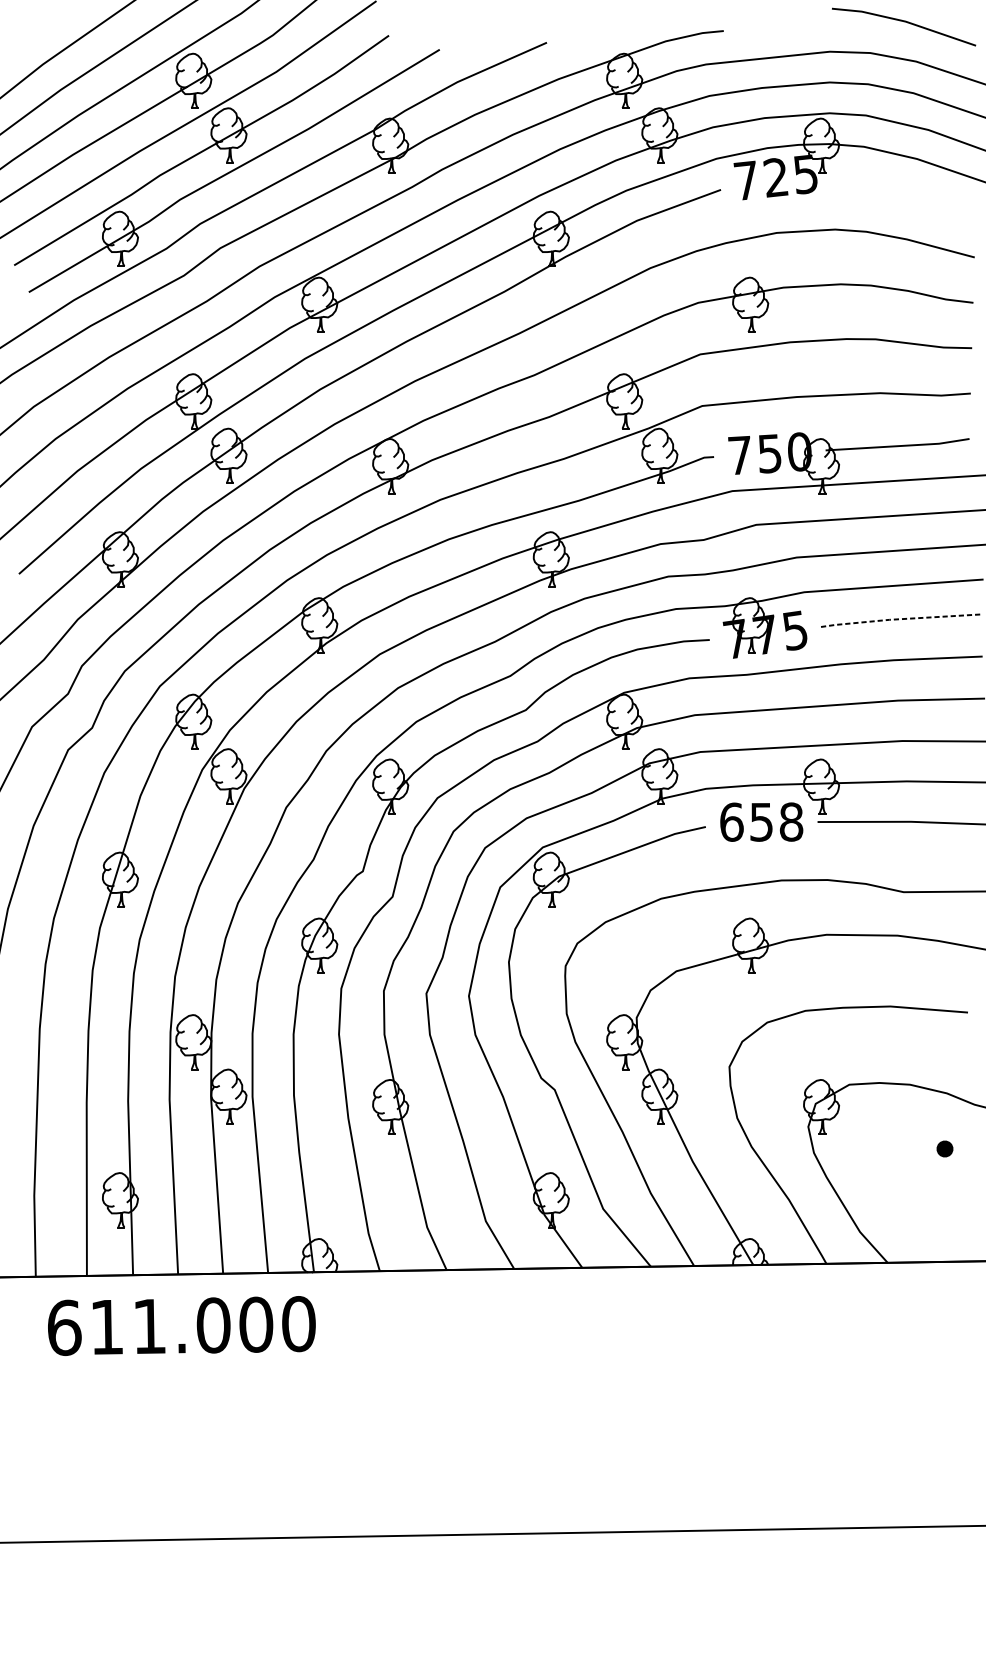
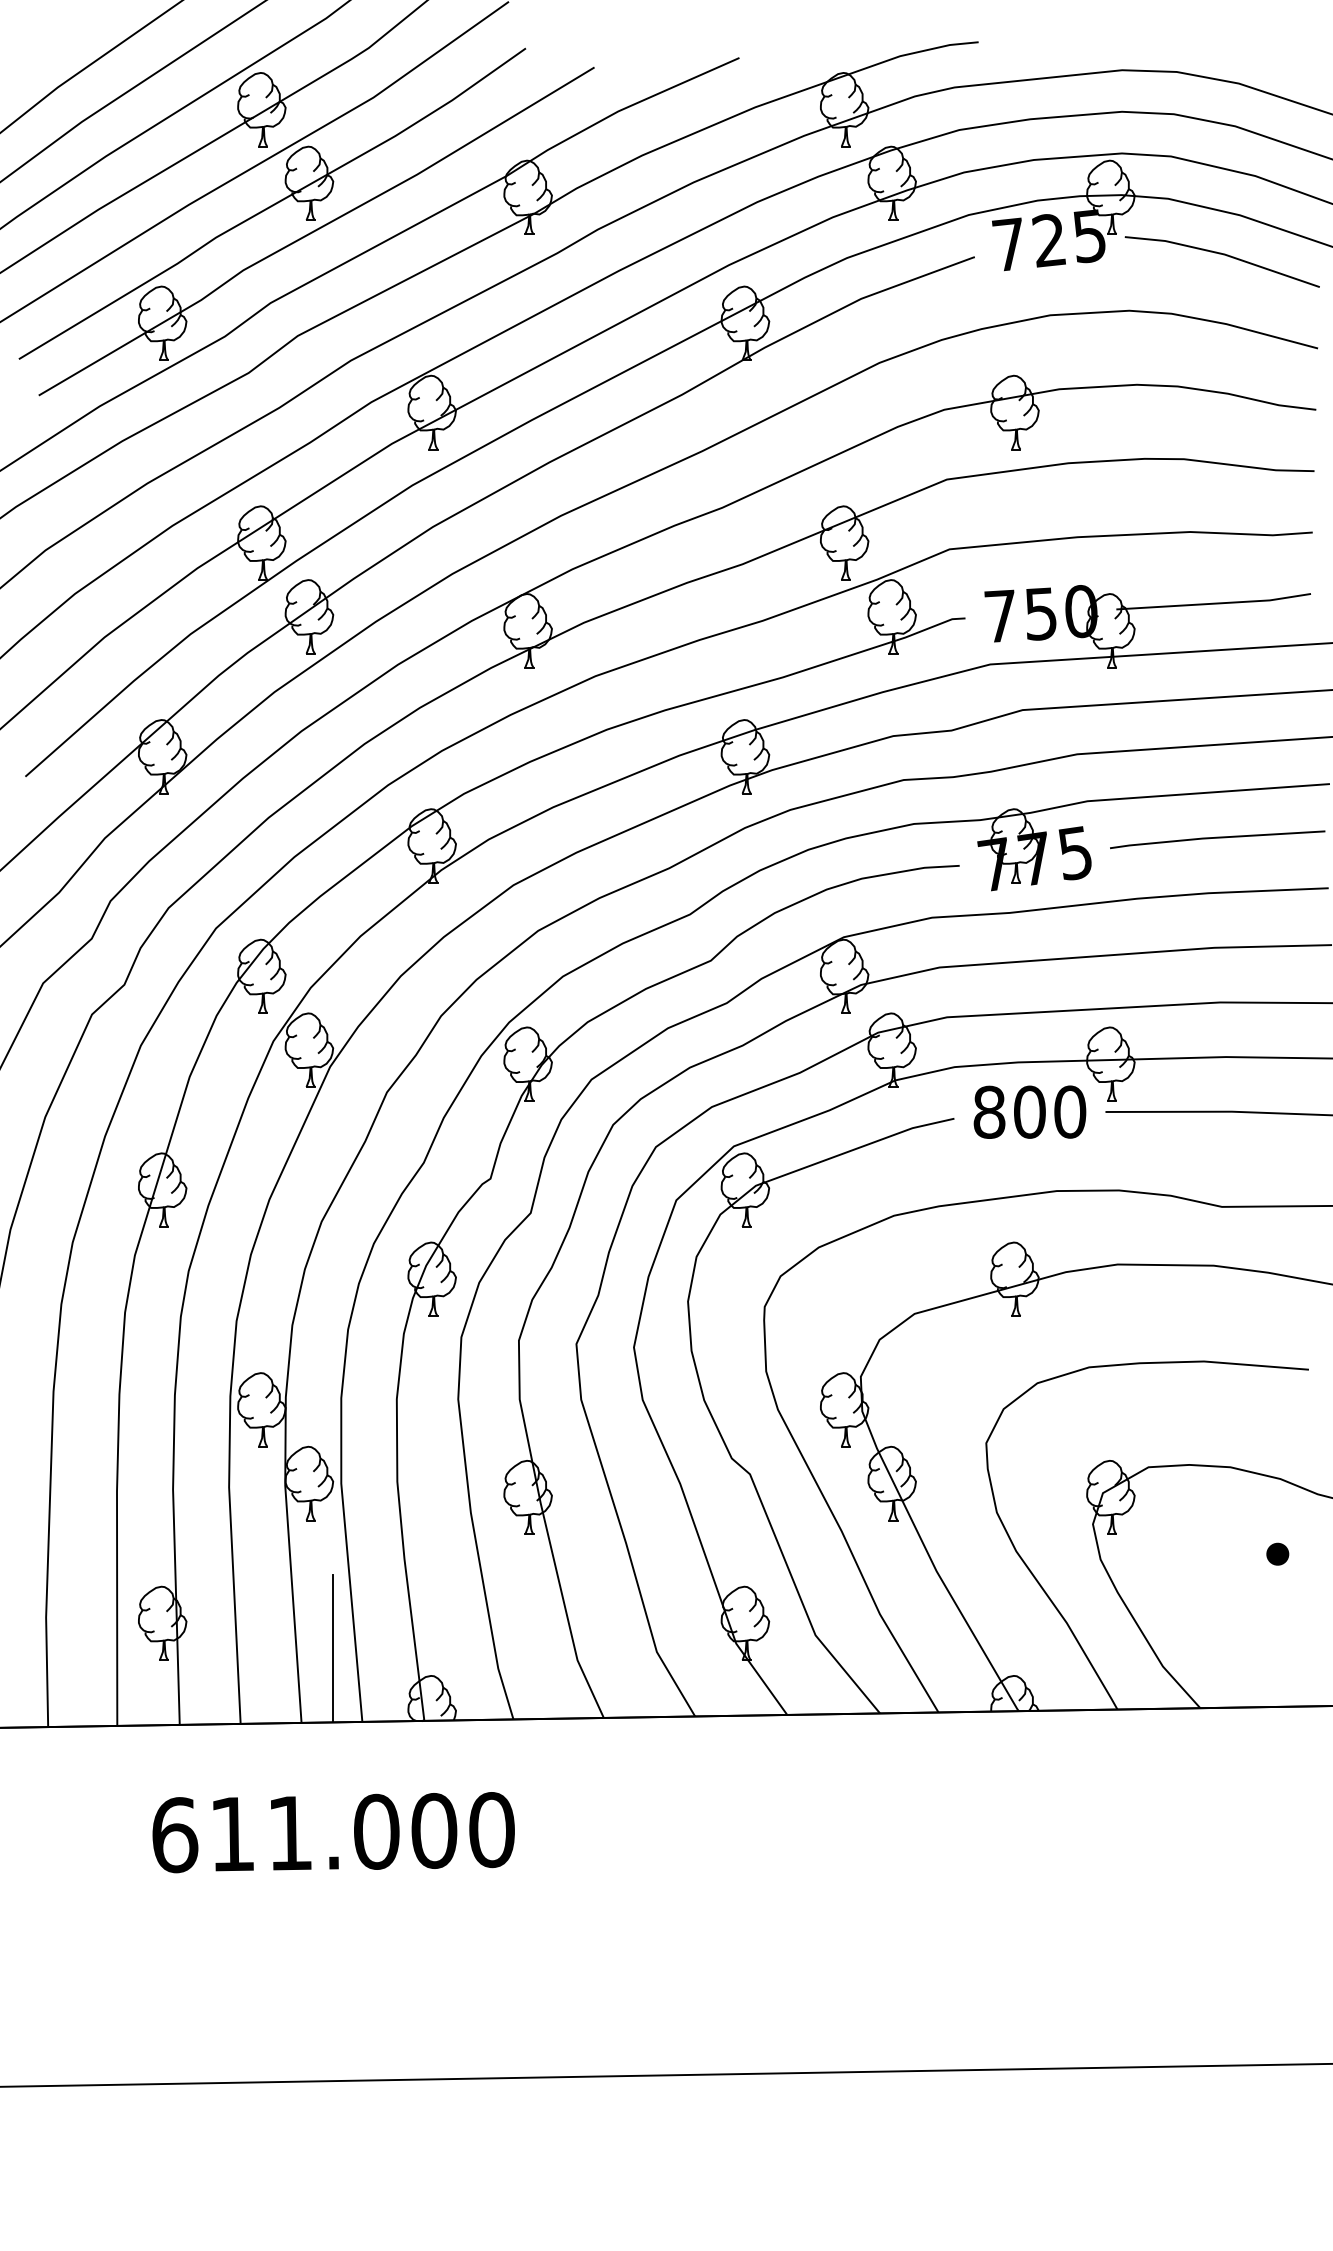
line: (904, 22) -> (1223, 255), moved
line: (898, 619) -> (1215, 837), dashed -> solid
text: (761, 821) -> (1029, 1111), 658 -> 800
line: (246, 1218) -> (332, 1648), added
text: (181, 1325) -> (333, 1832), moved

